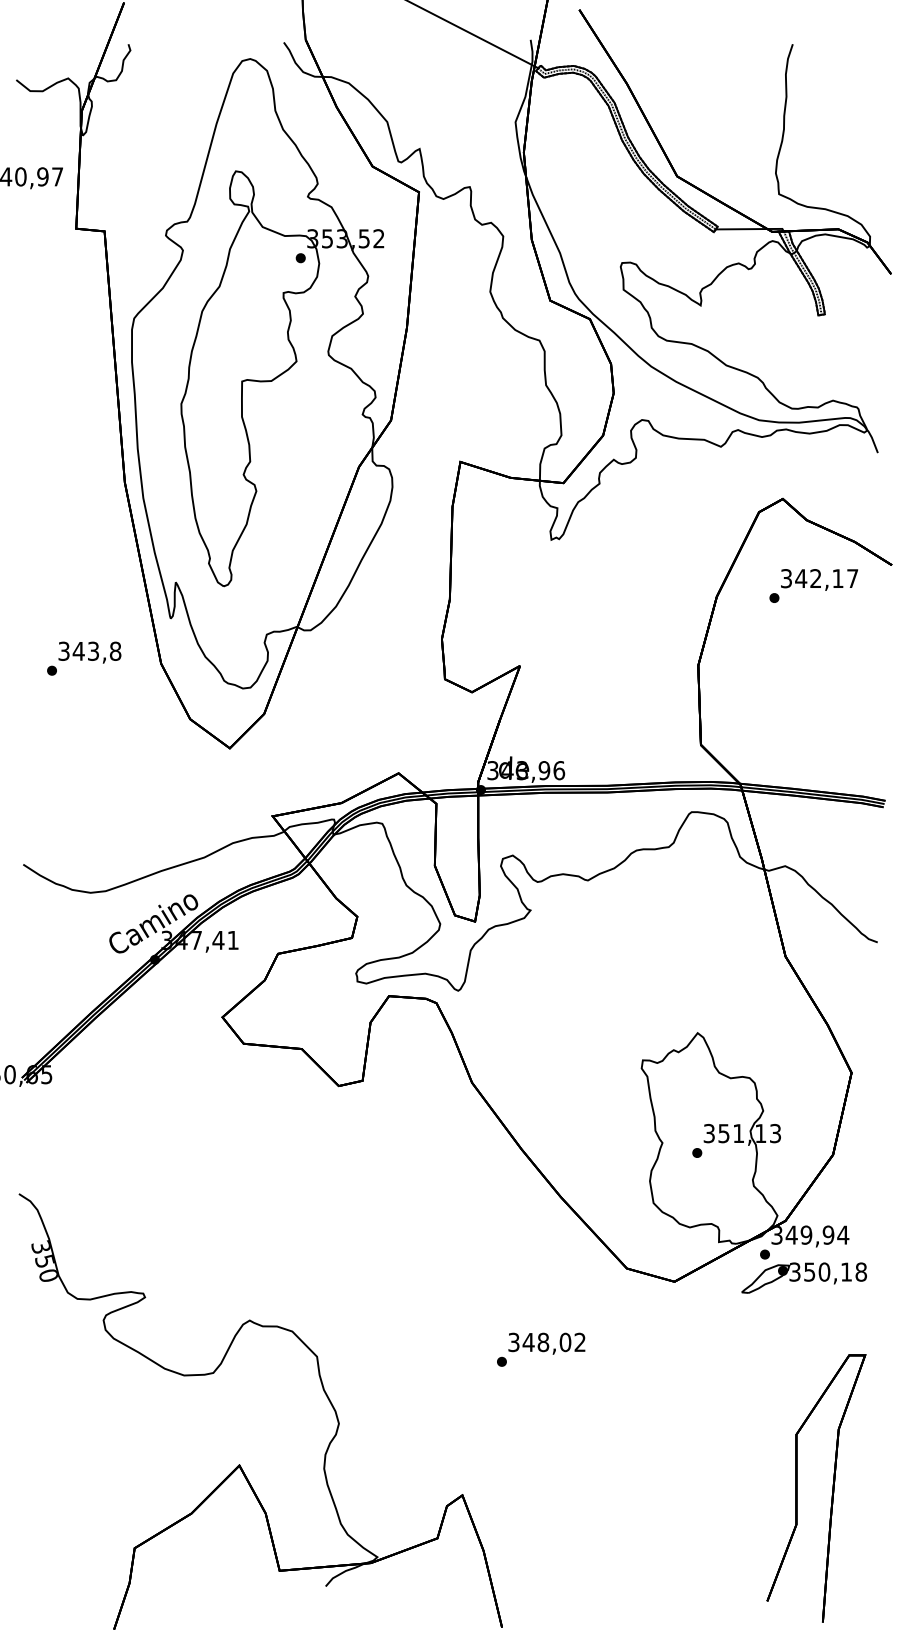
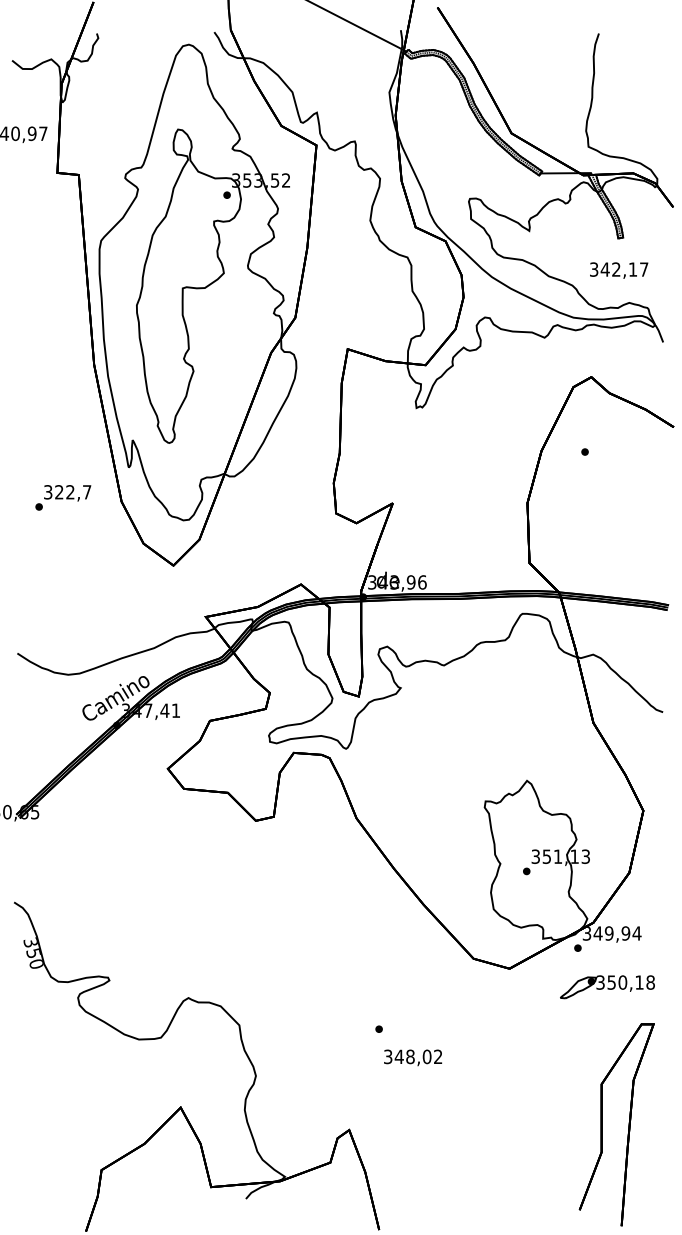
text: (819, 579) -> (619, 270), moved
text: (96, 650) -> (72, 491), 343,8 -> 322,7
part: (803, 1277) -> (607, 986), moved
text: (546, 1343) -> (412, 1057), moved

